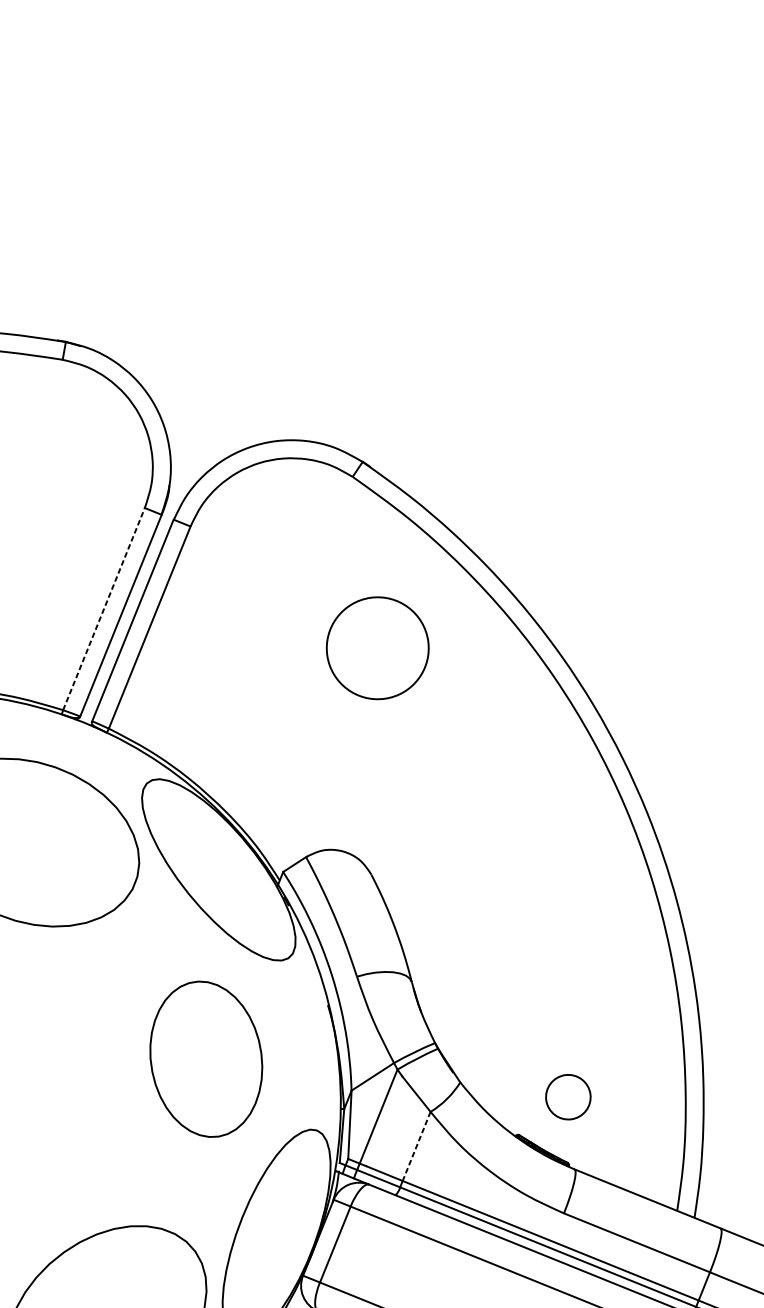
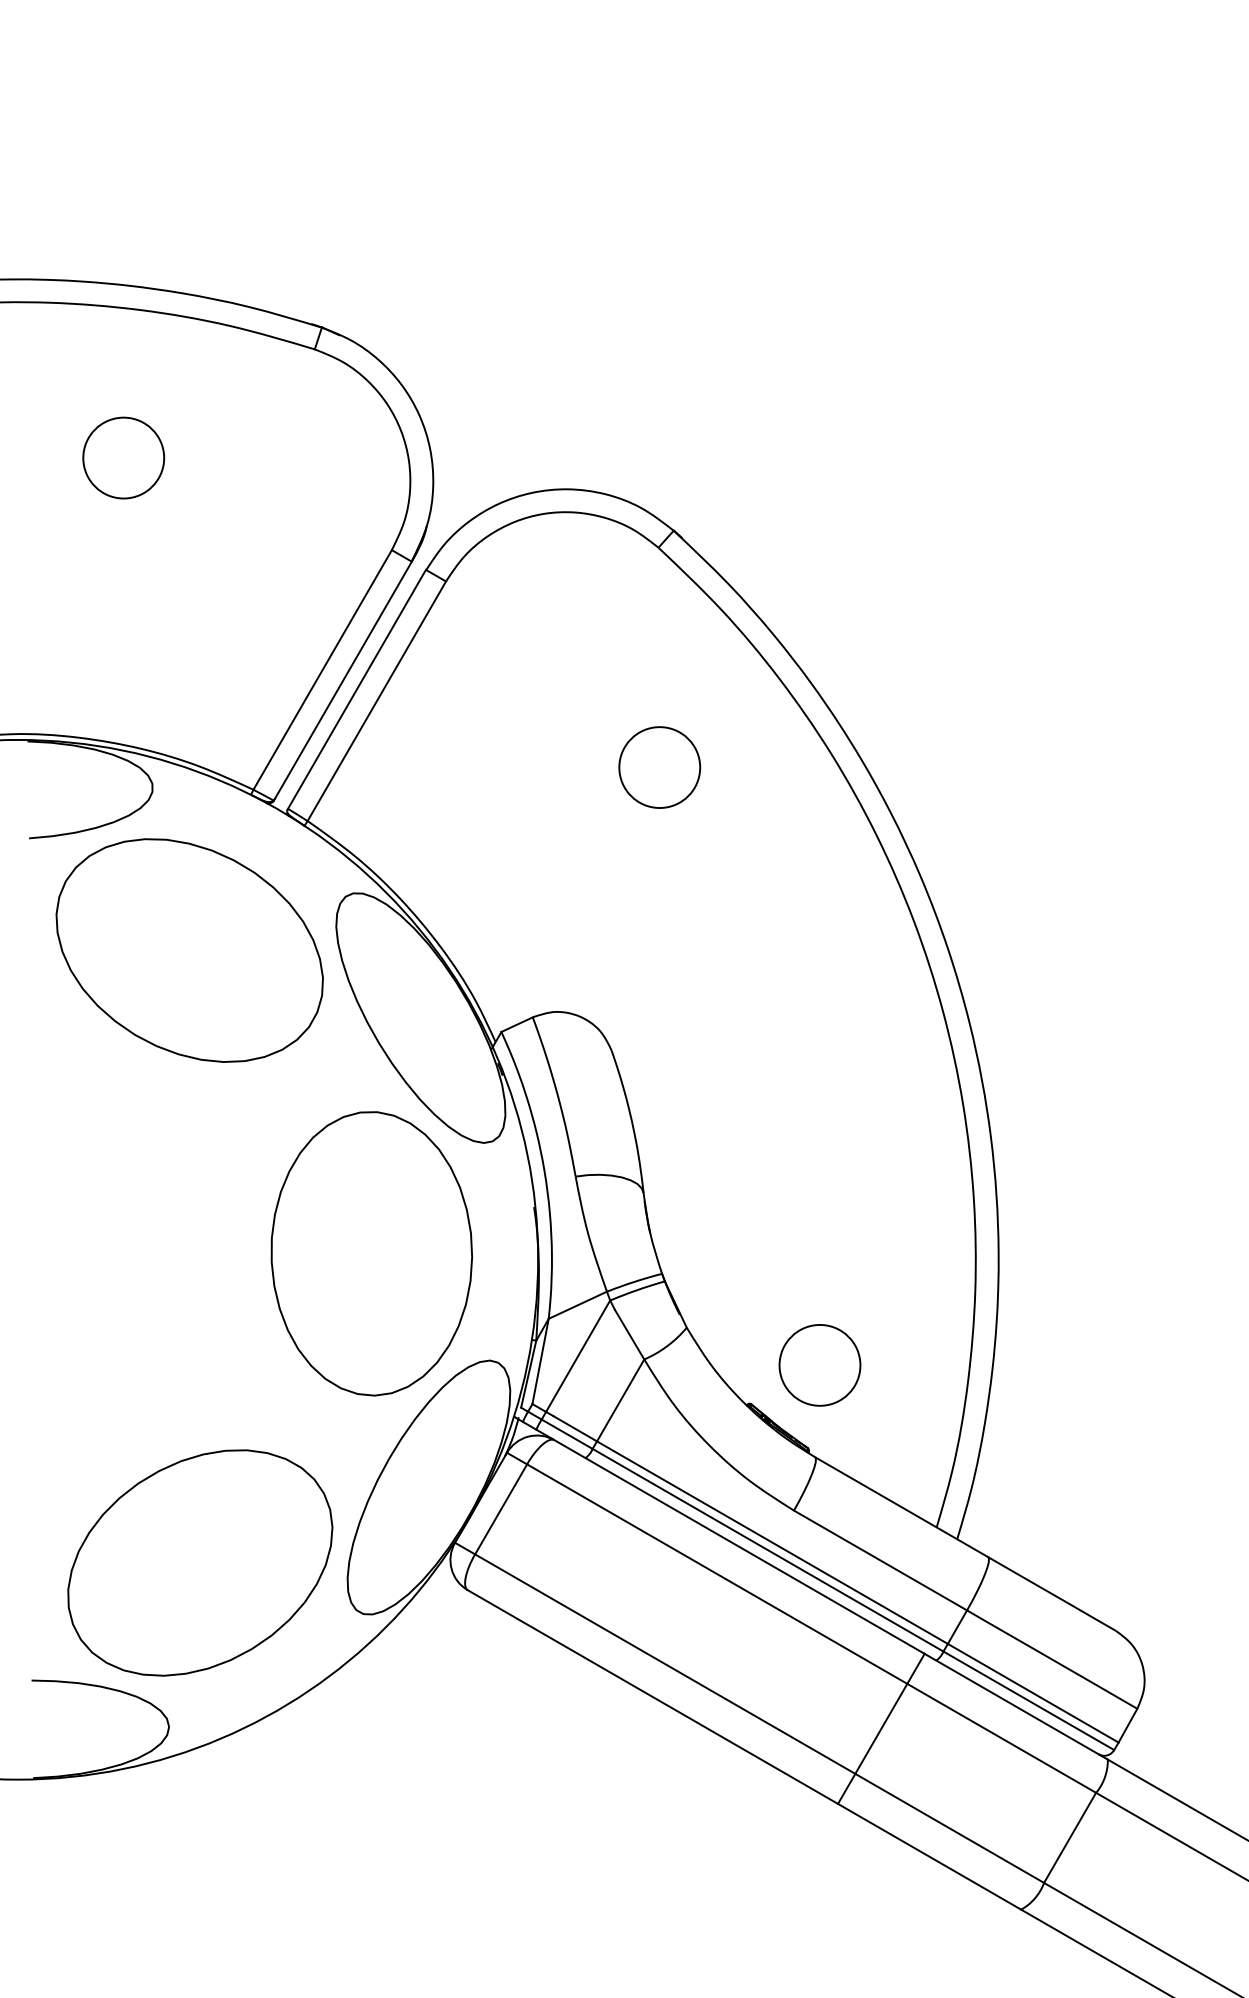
line: (103, 608) -> (322, 669), dashed -> solid
circle: (377, 648) -> (659, 767), size x0.62
part: (206, 1059) -> (371, 1253), size x1.43
circle: (567, 1096) -> (819, 1364), size x1.43
line: (416, 1146) -> (620, 1400), dashed -> solid

